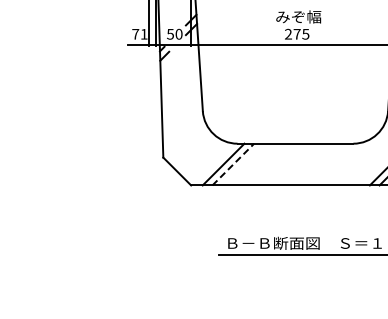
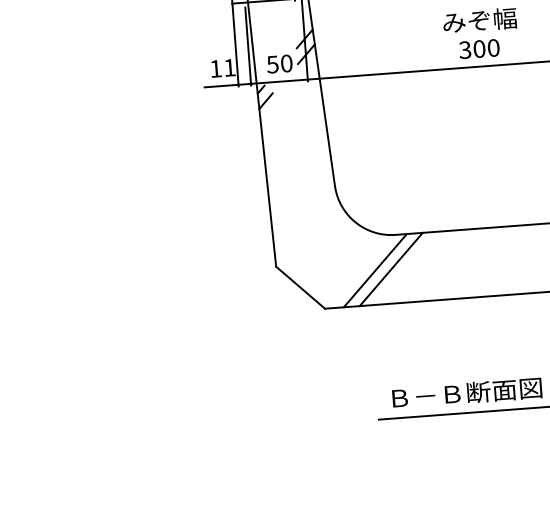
text: (296, 33) -> (478, 47), 275 -> 300
text: (135, 34) -> (215, 69), 71 -> 11
line: (233, 164) -> (391, 269), dashed -> solid

